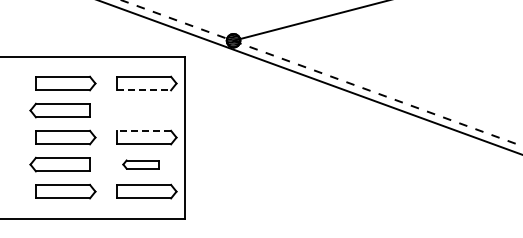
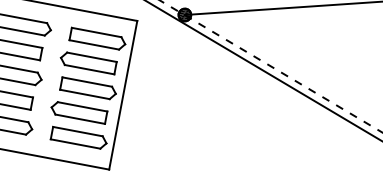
line: (144, 90) -> (94, 45), dashed -> solid
part: (140, 110) -> (87, 62), added
line: (143, 130) -> (86, 81), dashed -> solid
part: (140, 164) -> (78, 112), size x1.67

